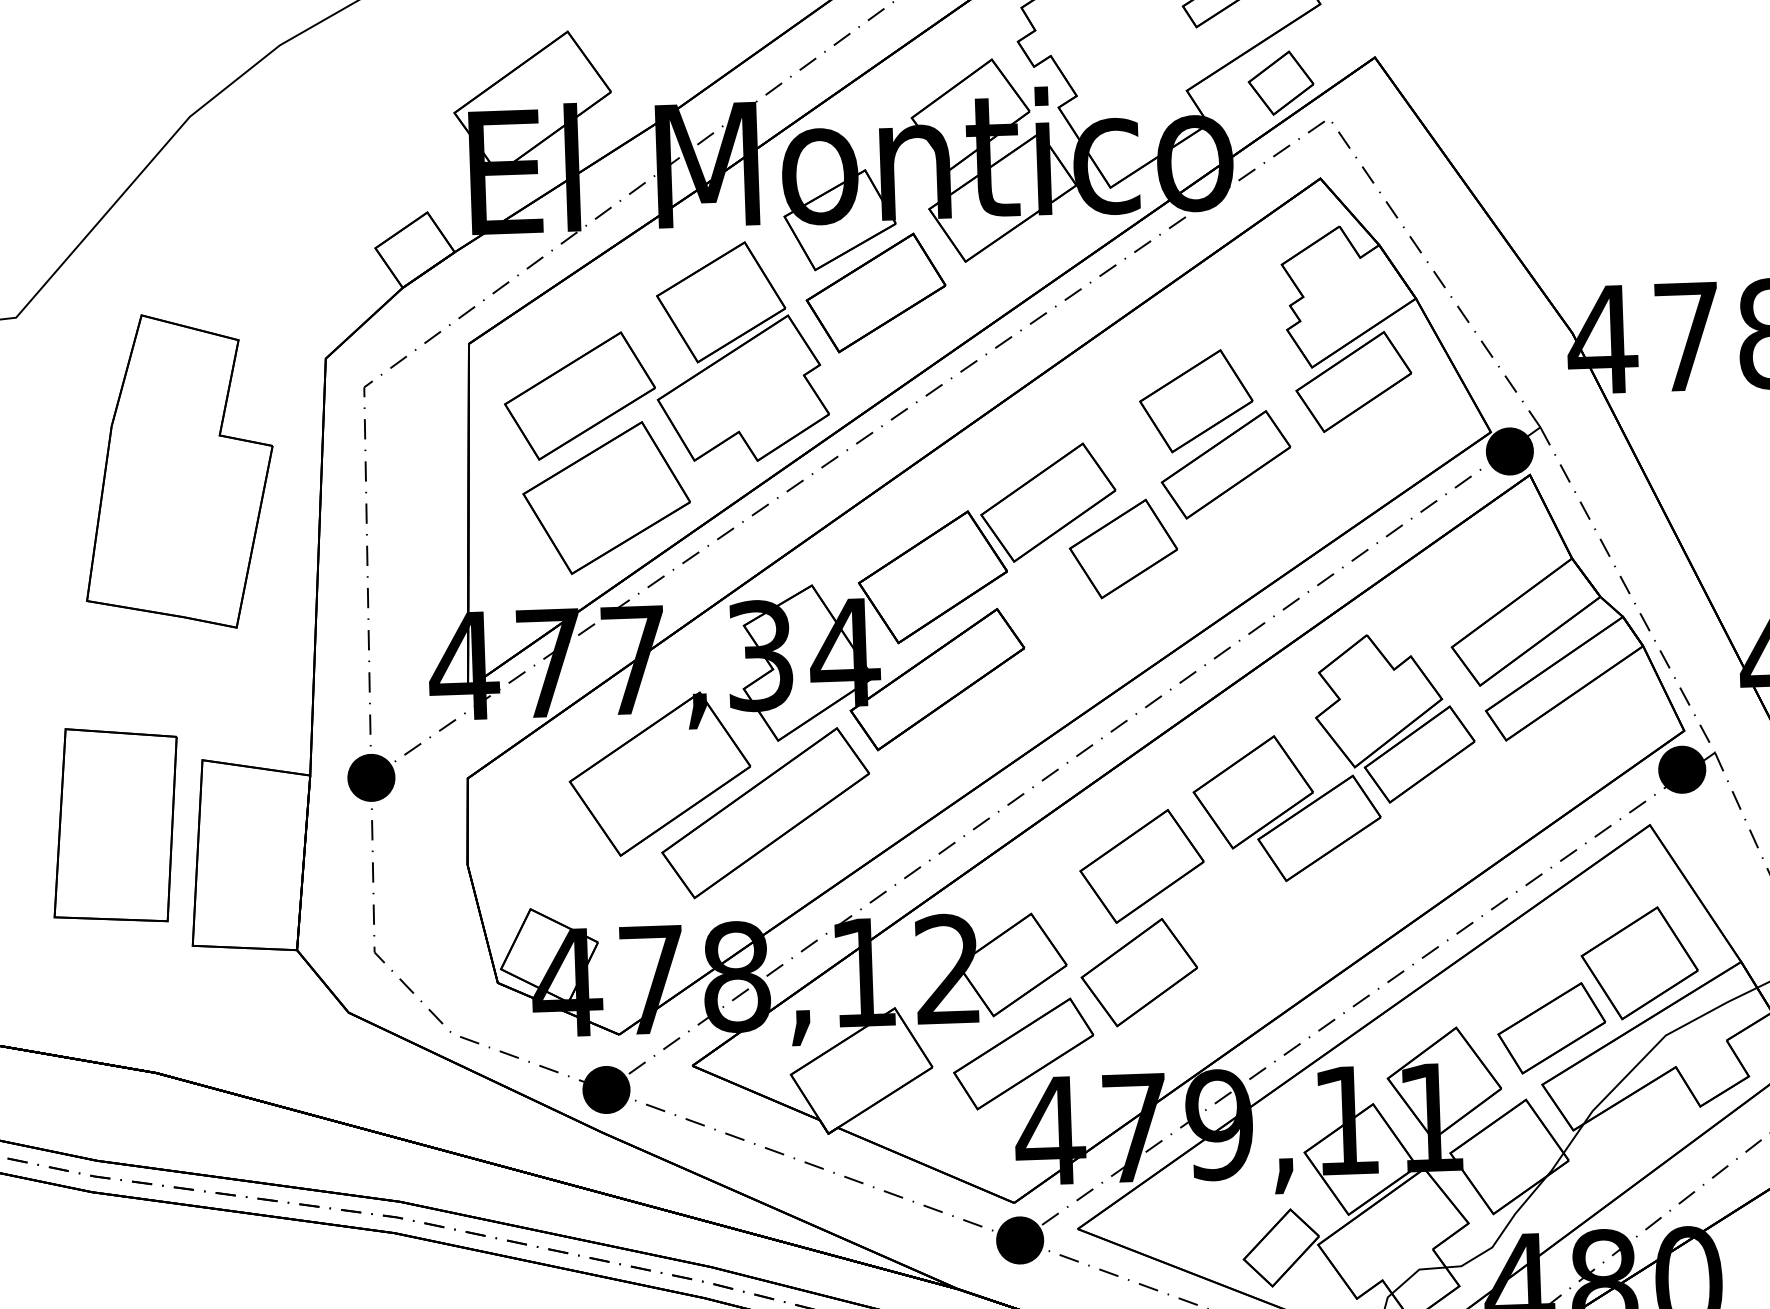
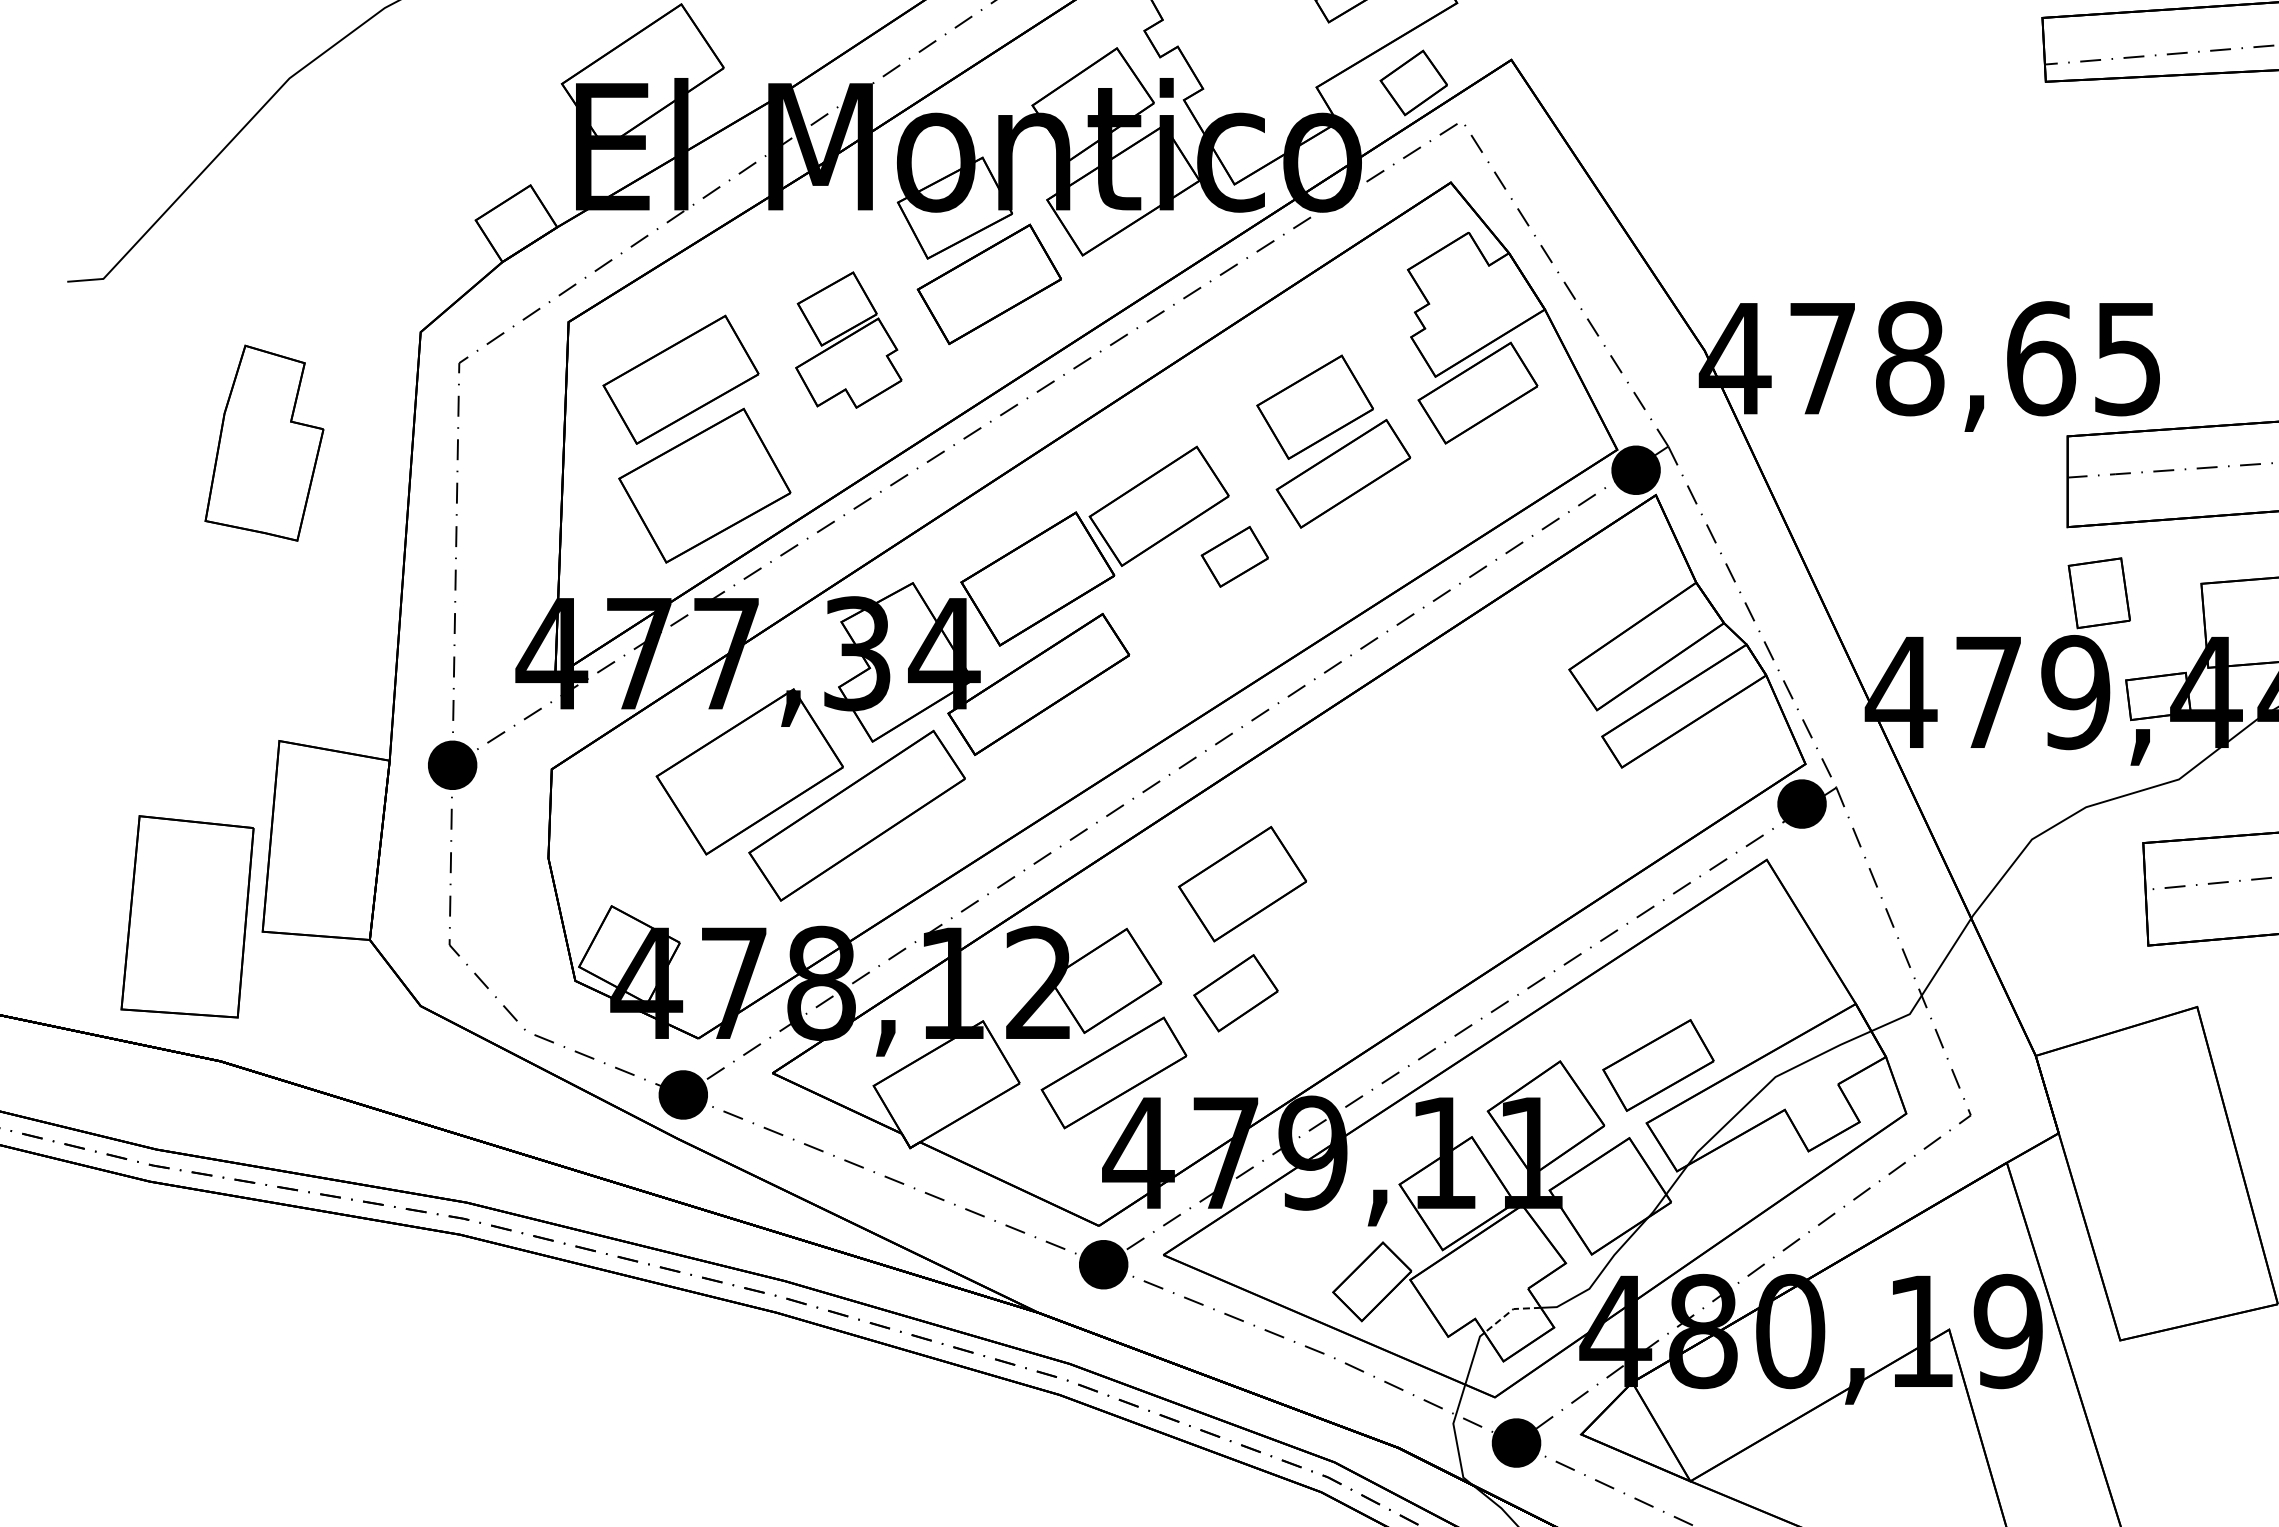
part: (741, 351) -> (848, 339), size x0.6
part: (177, 471) -> (264, 442), size x0.6
part: (1123, 548) -> (1234, 556), size x0.6
part: (1342, 752) -> (1452, 774), removed
part: (115, 824) -> (187, 916), moved
part: (1639, 963) -> (1751, 1001), removed
part: (1138, 971) -> (1235, 992), size x0.7
line: (1415, 1273) -> (1509, 1312), solid -> dashed

